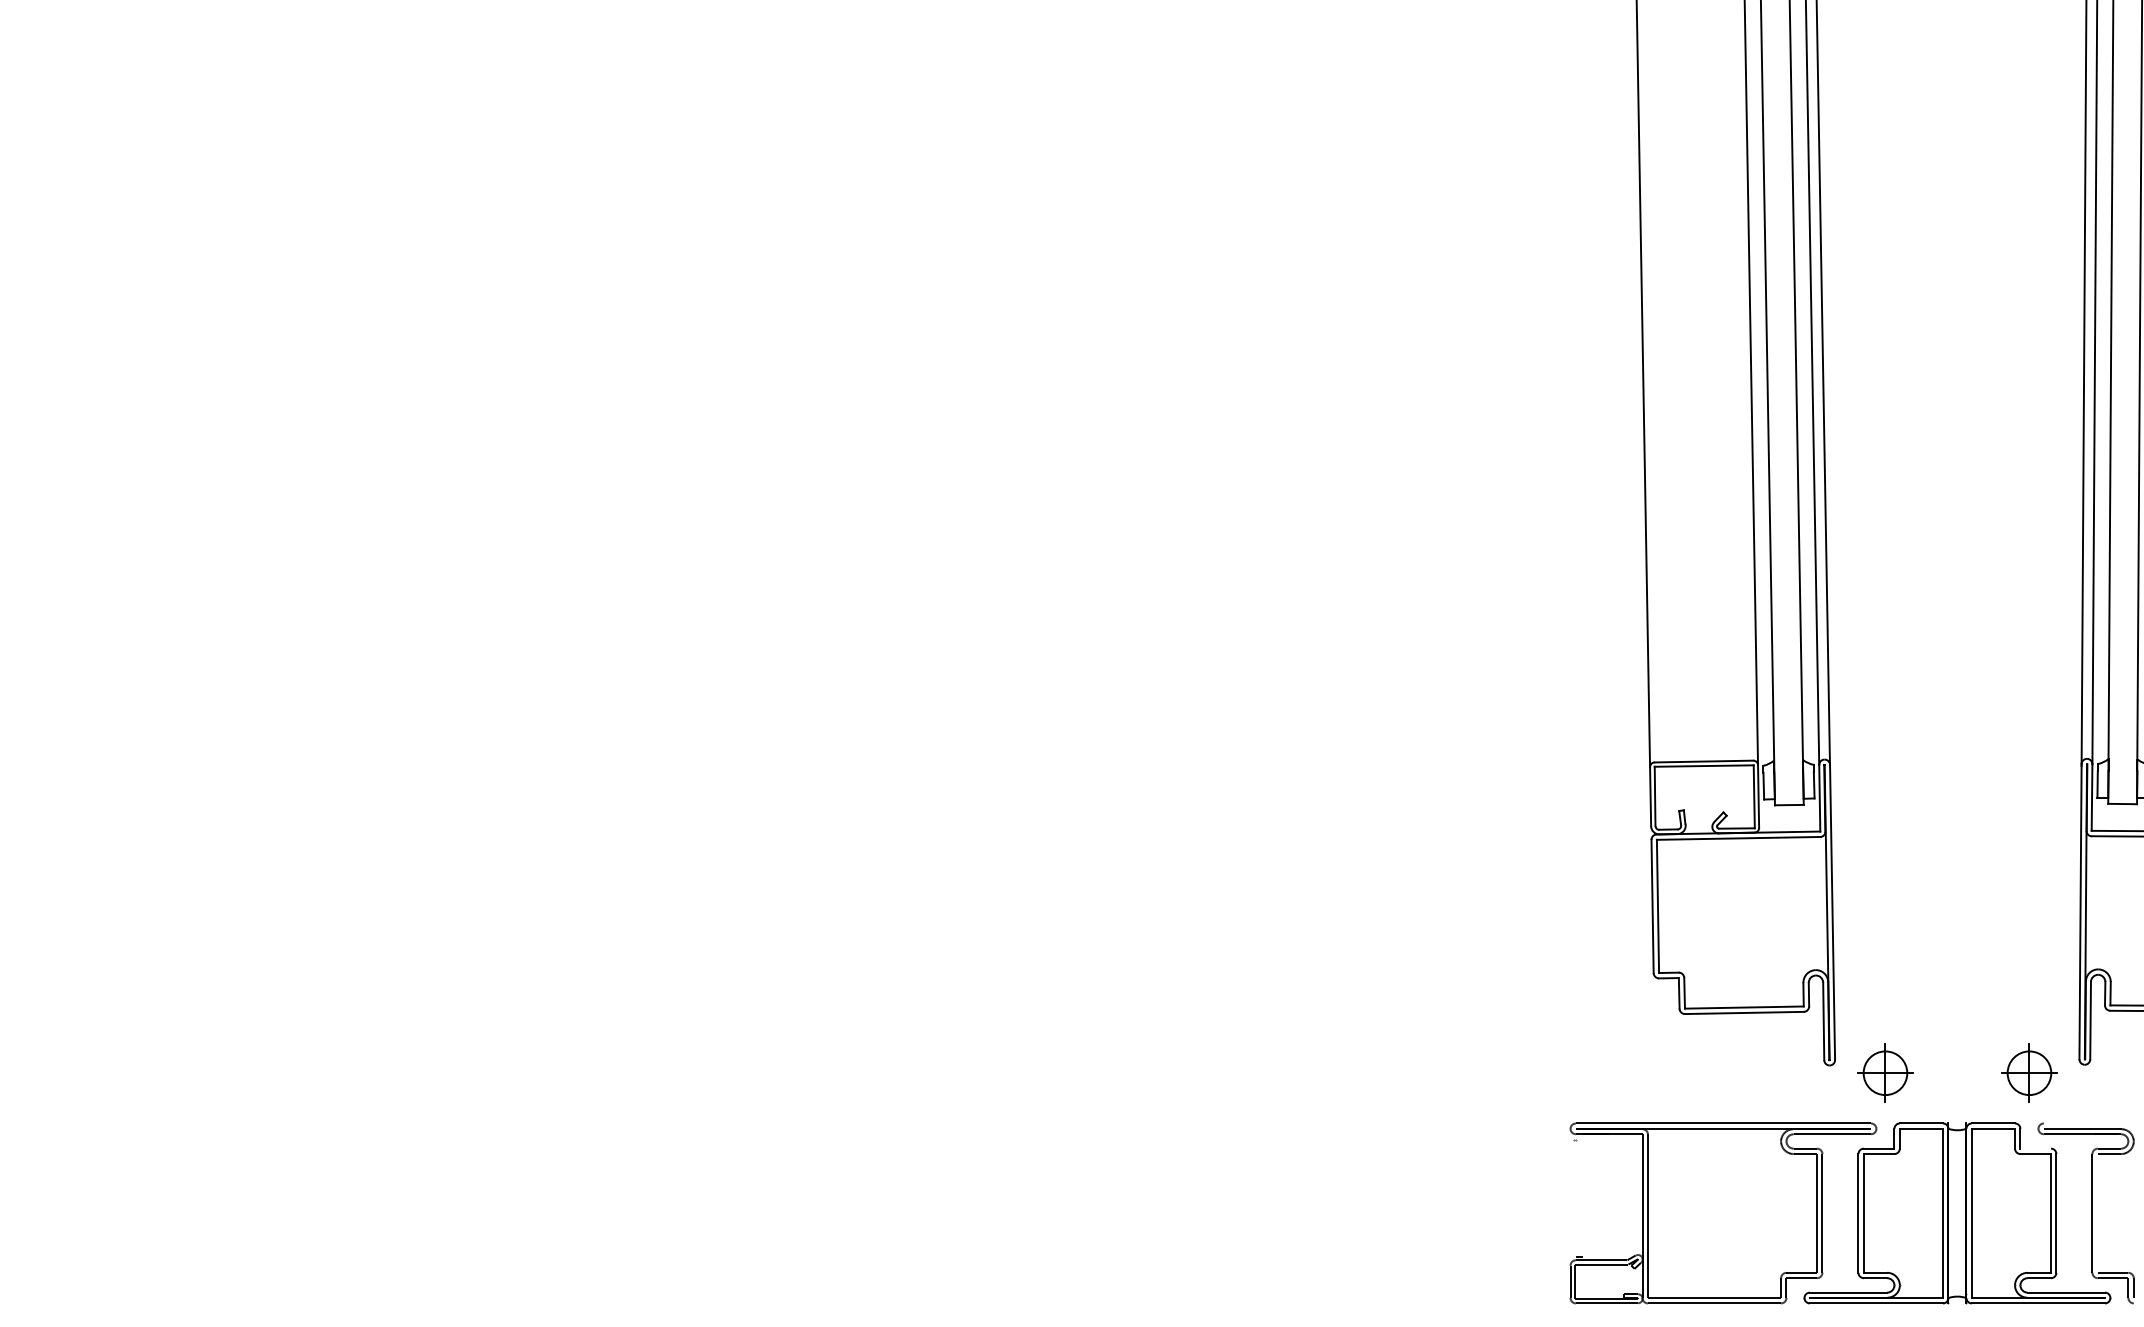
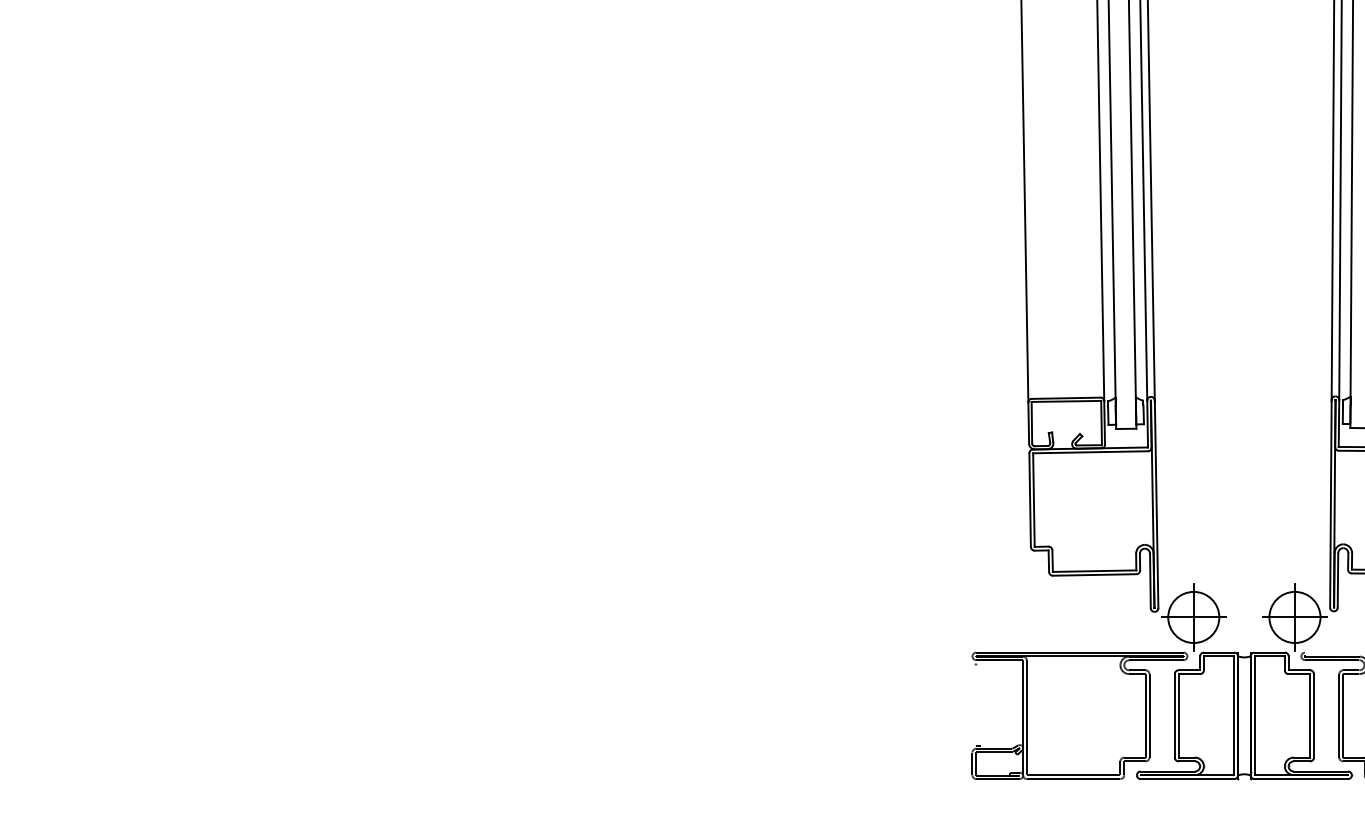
part: (1885, 1072) -> (1193, 616), size x1.67
part: (2029, 1072) -> (1295, 616), size x1.67
line: (2035, 1148) -> (1299, 670), added
line: (2097, 1213) -> (1342, 715), added

